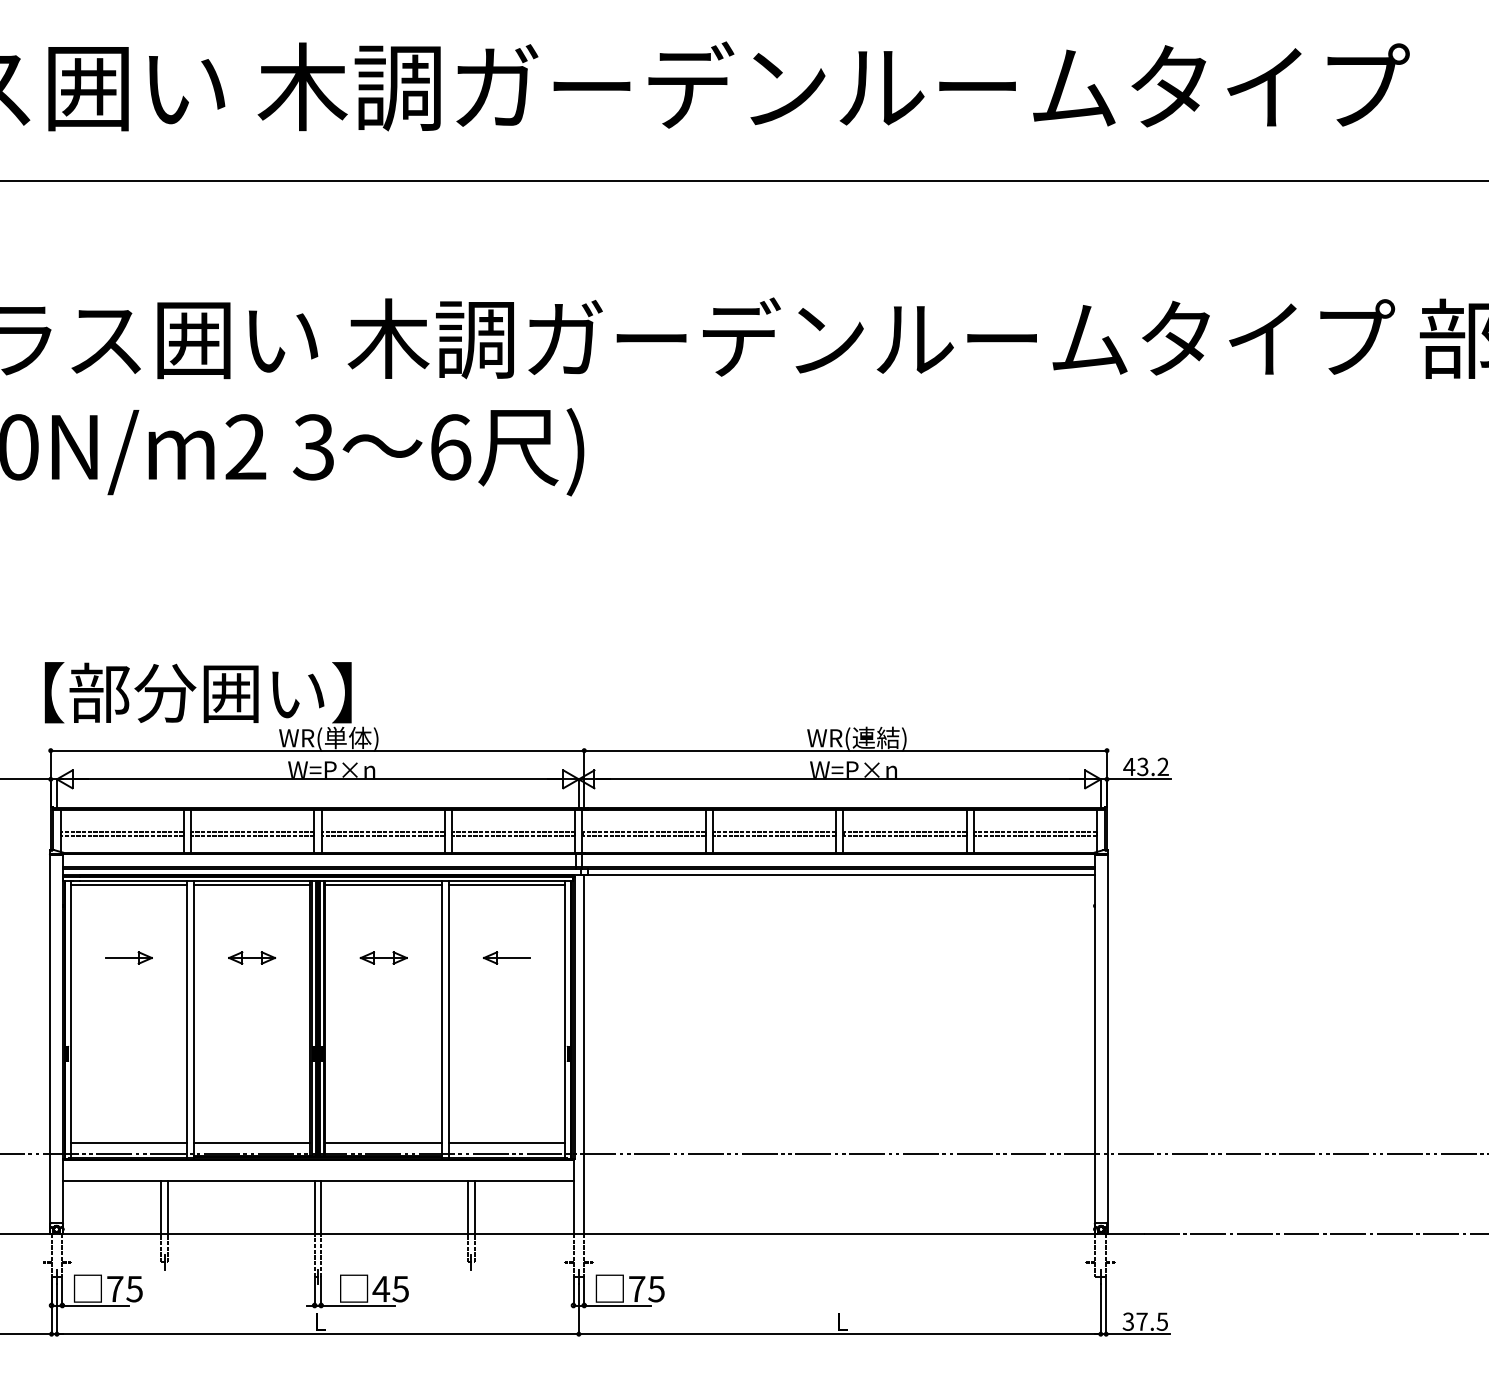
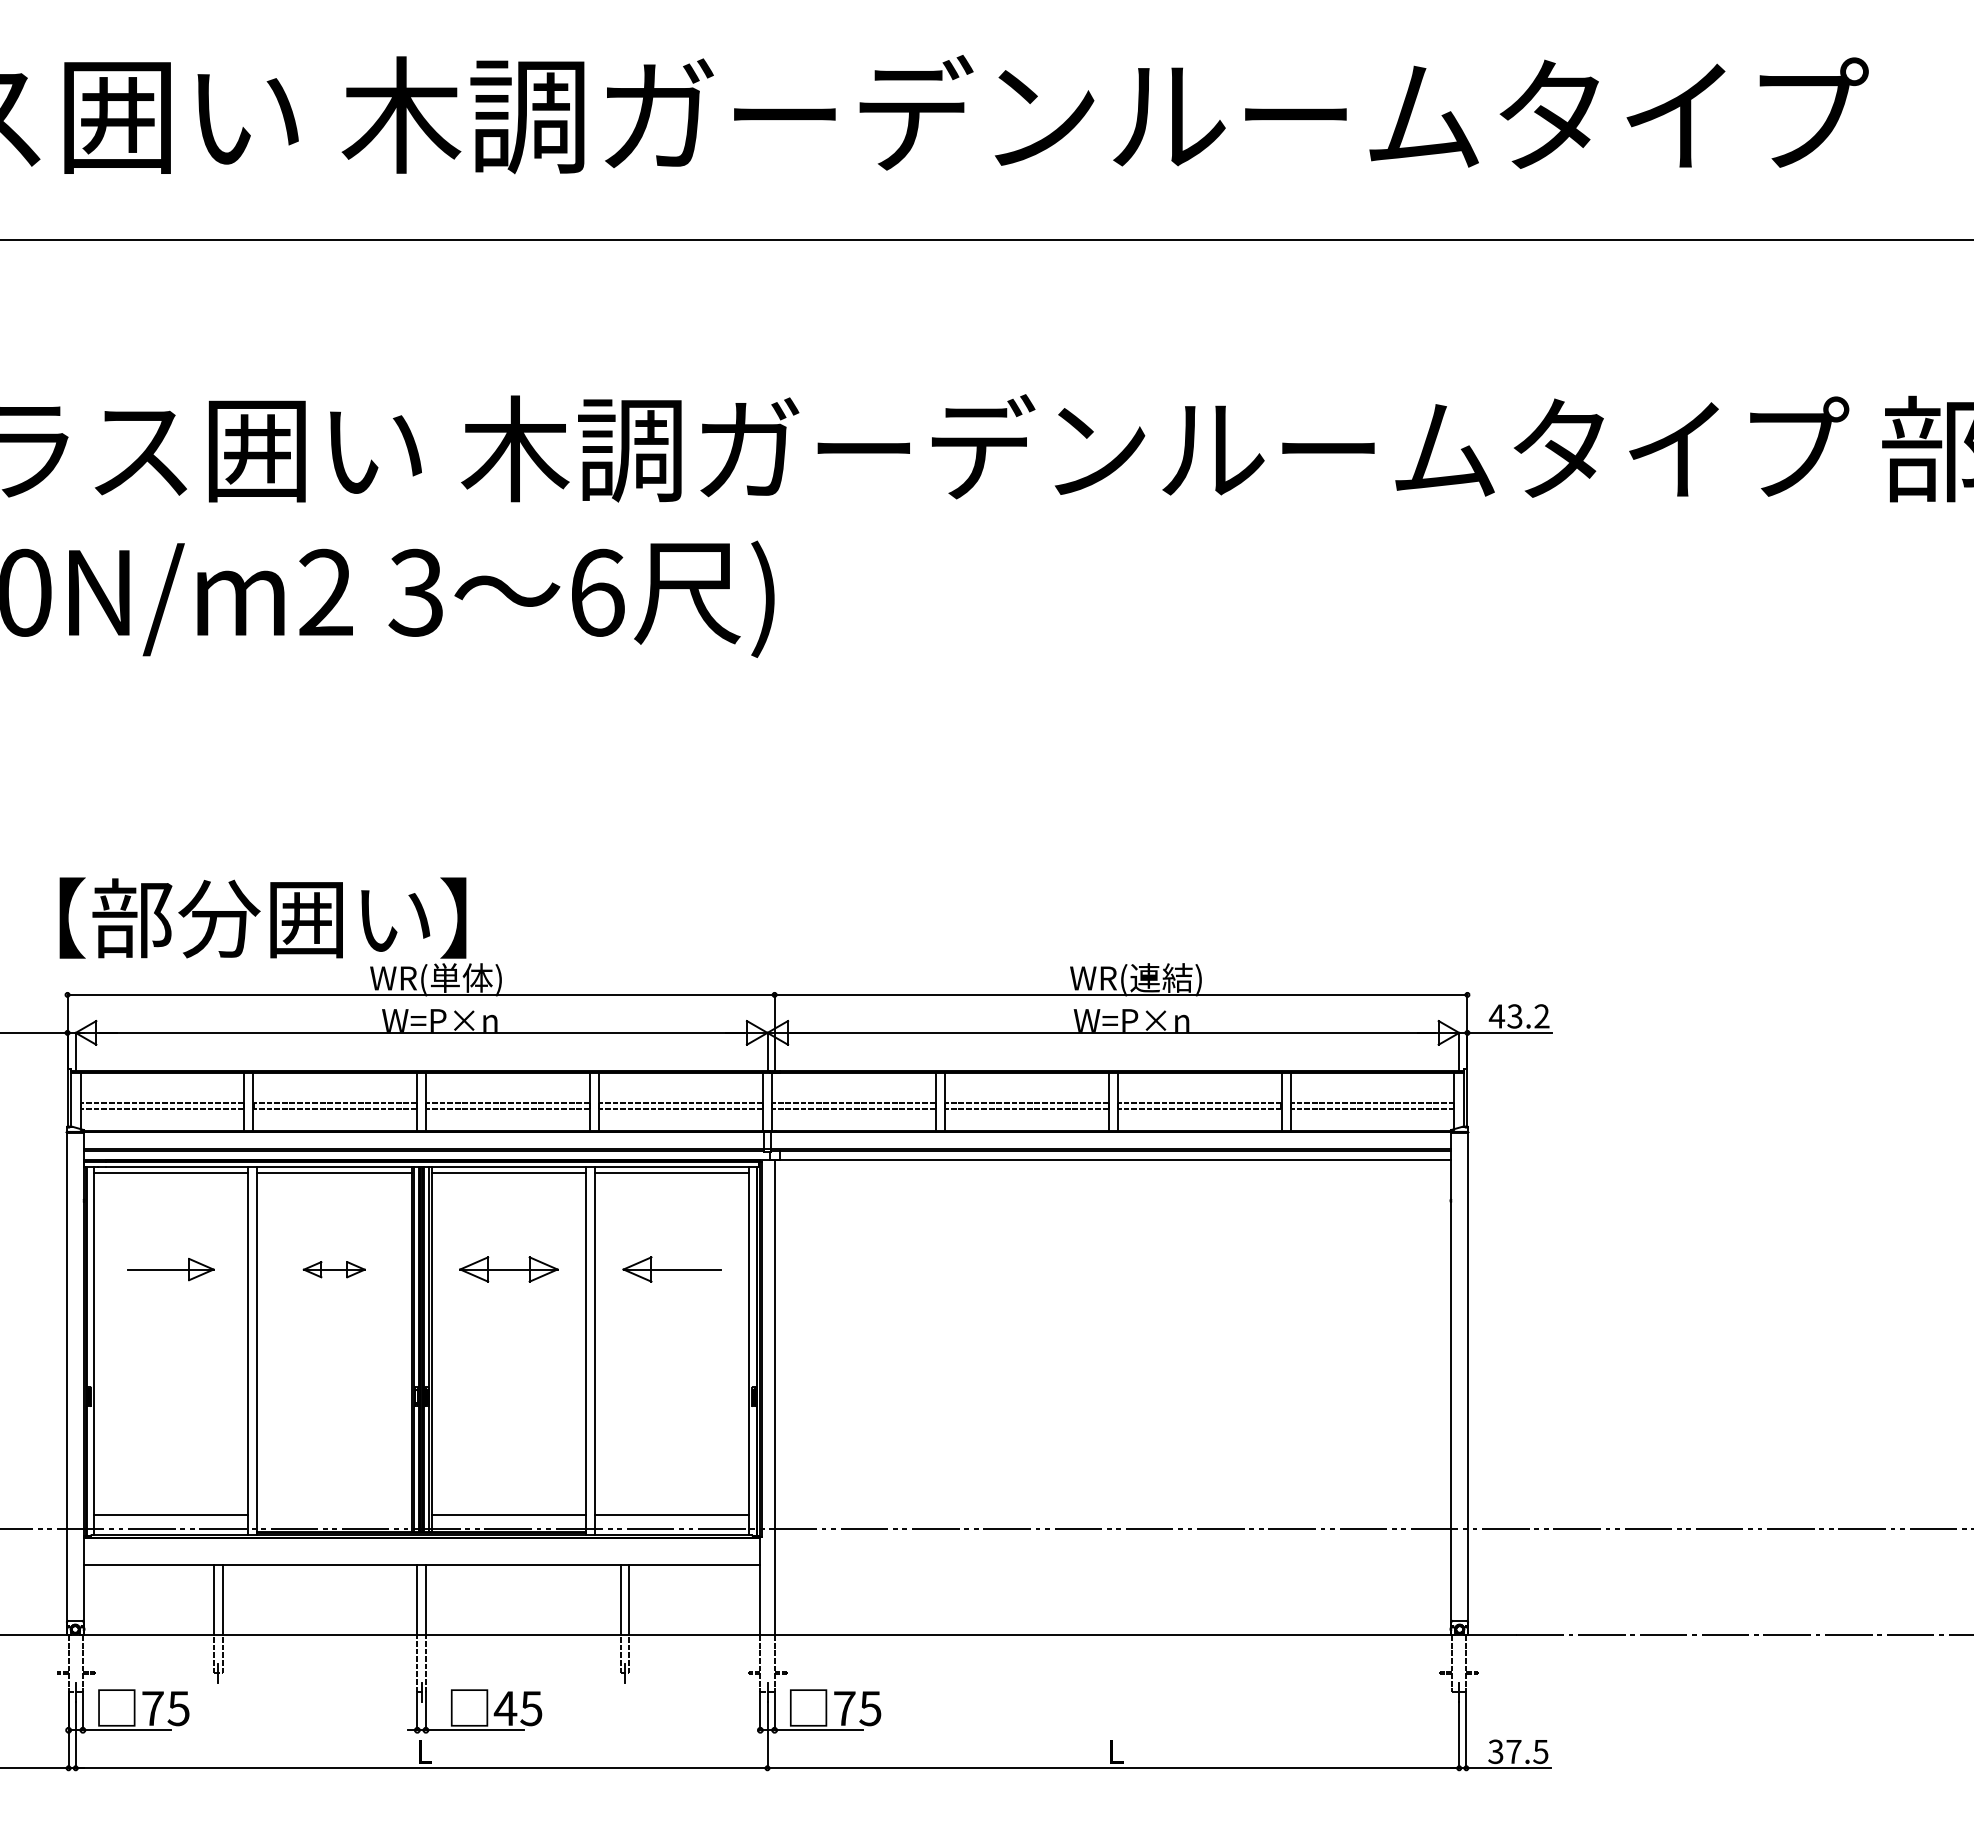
part: (129, 957) -> (171, 1269), size x1.4
part: (383, 957) -> (508, 1269), size x1.6
part: (506, 957) -> (671, 1269), size x1.6
line: (252, 1142) -> (334, 1514), removed

